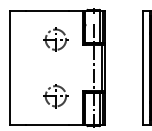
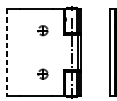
part: (55, 39) -> (42, 30), size x0.6
line: (9, 68) -> (7, 52), solid -> dashed
part: (55, 96) -> (42, 74), size x0.6

